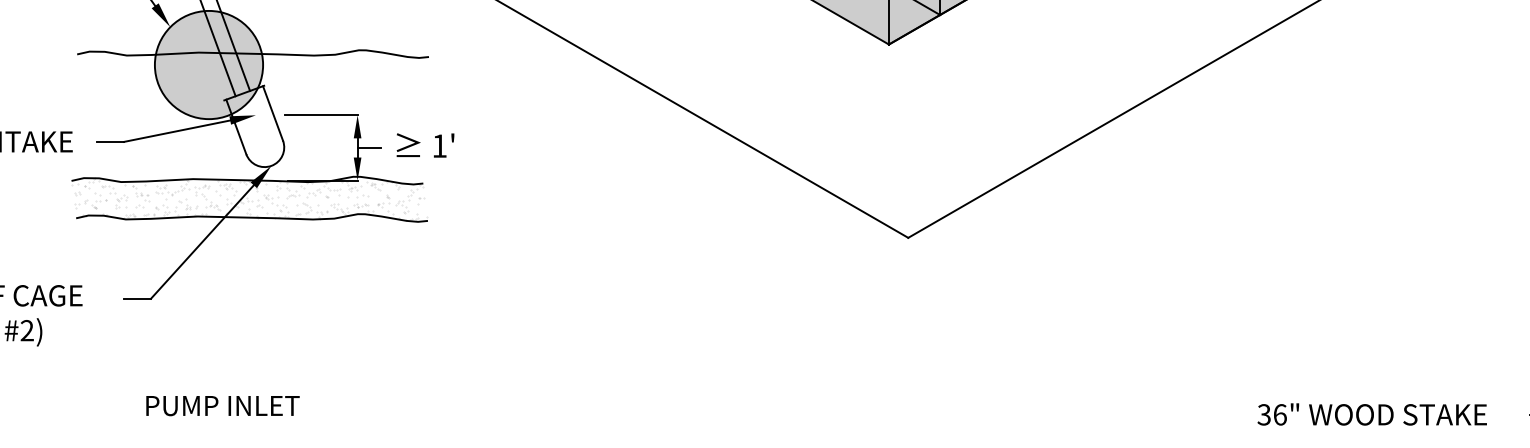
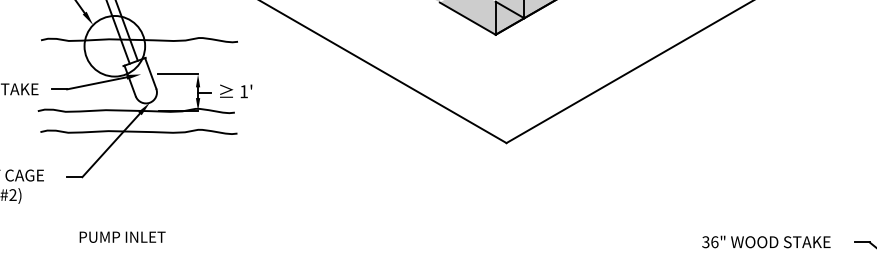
fill: (208, 63) -> (114, 45), removed
hatch: (249, 199) -> (137, 121), removed

